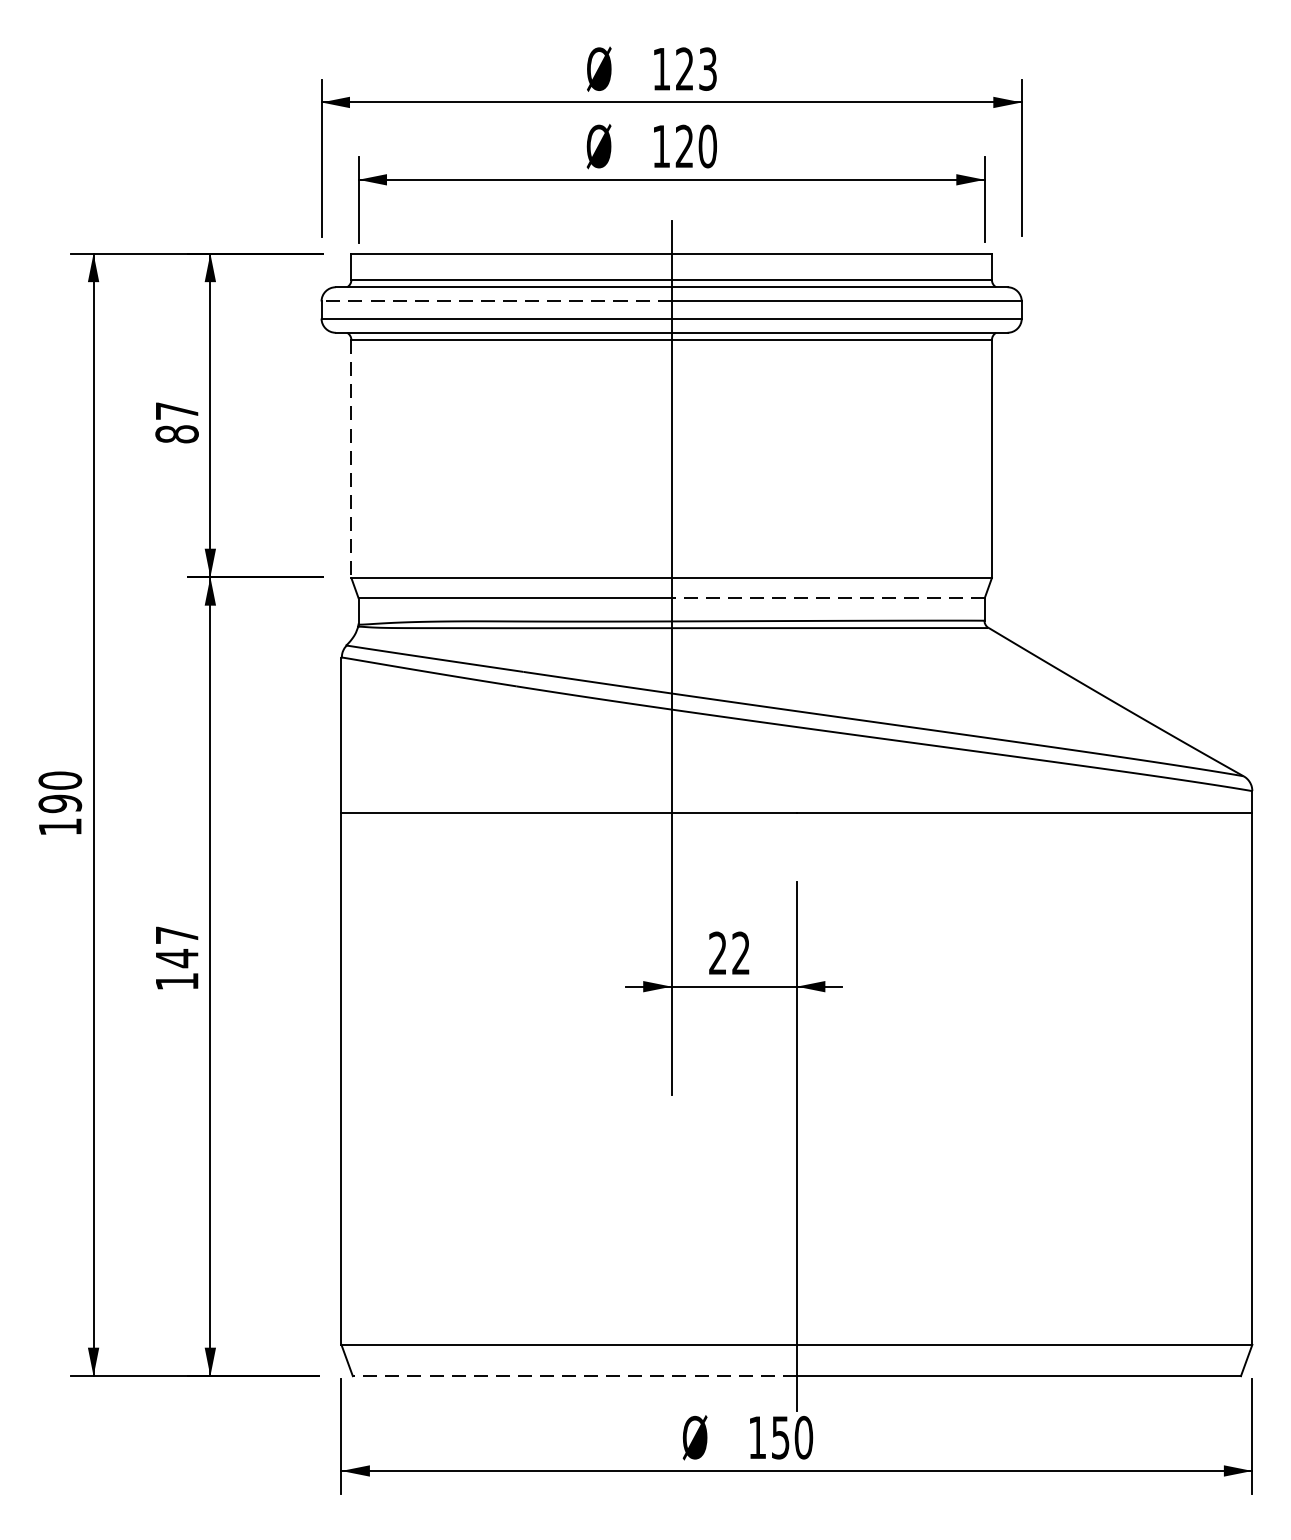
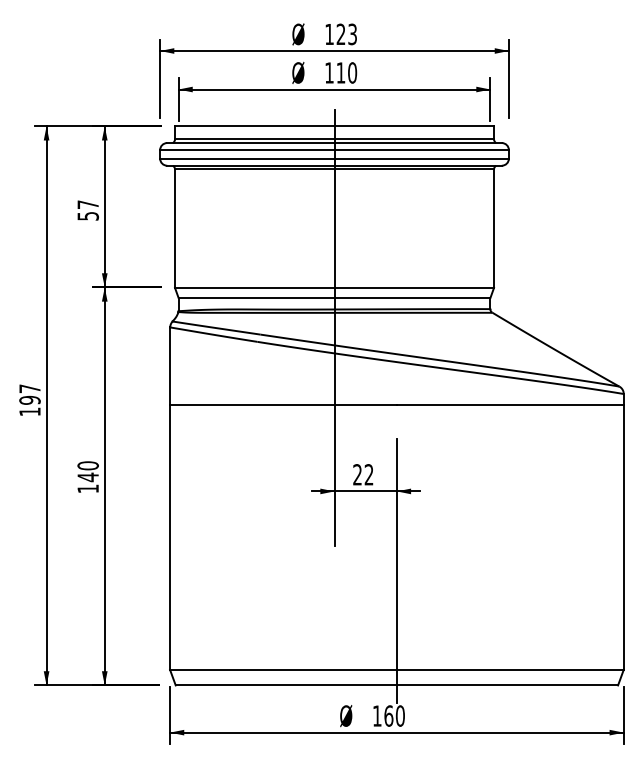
text: (683, 145) -> (340, 72), 120 -> 110
line: (494, 302) -> (246, 150), dashed -> solid
text: (175, 432) -> (87, 215), 87 -> 57
line: (352, 460) -> (175, 229), dashed -> solid
line: (828, 597) -> (412, 297), dashed -> solid
text: (59, 780) -> (29, 388), 190 -> 197
text: (175, 934) -> (87, 465), 147 -> 140
line: (575, 1376) -> (286, 685), dashed -> solid
text: (780, 1436) -> (388, 715), 150 -> 160

